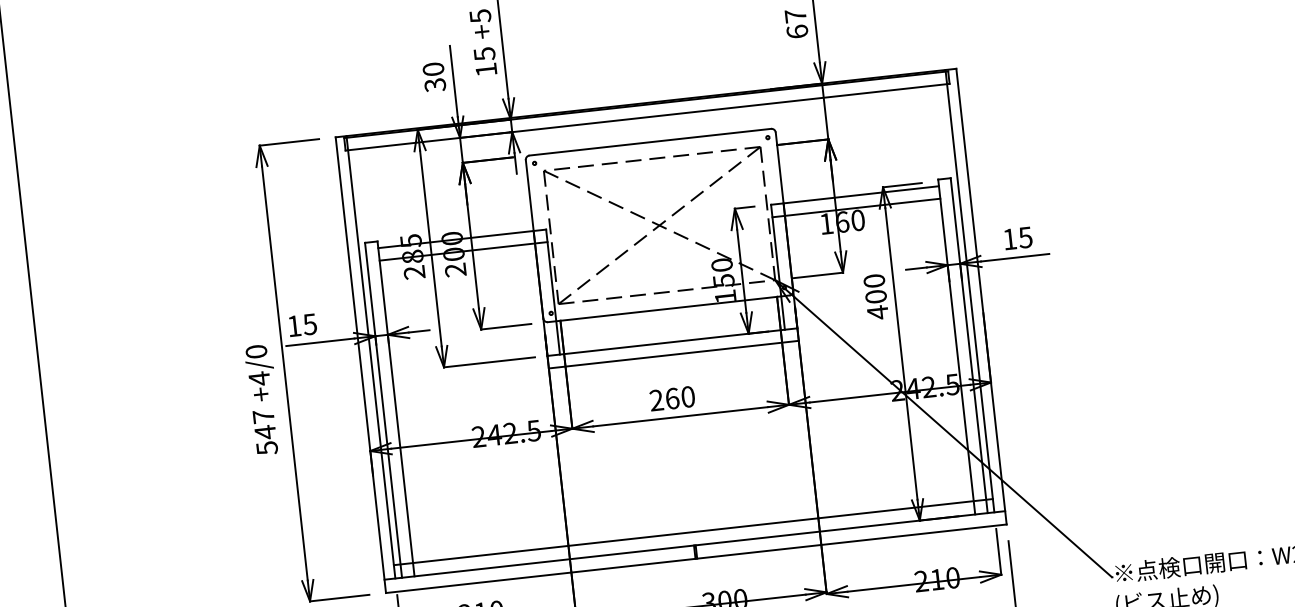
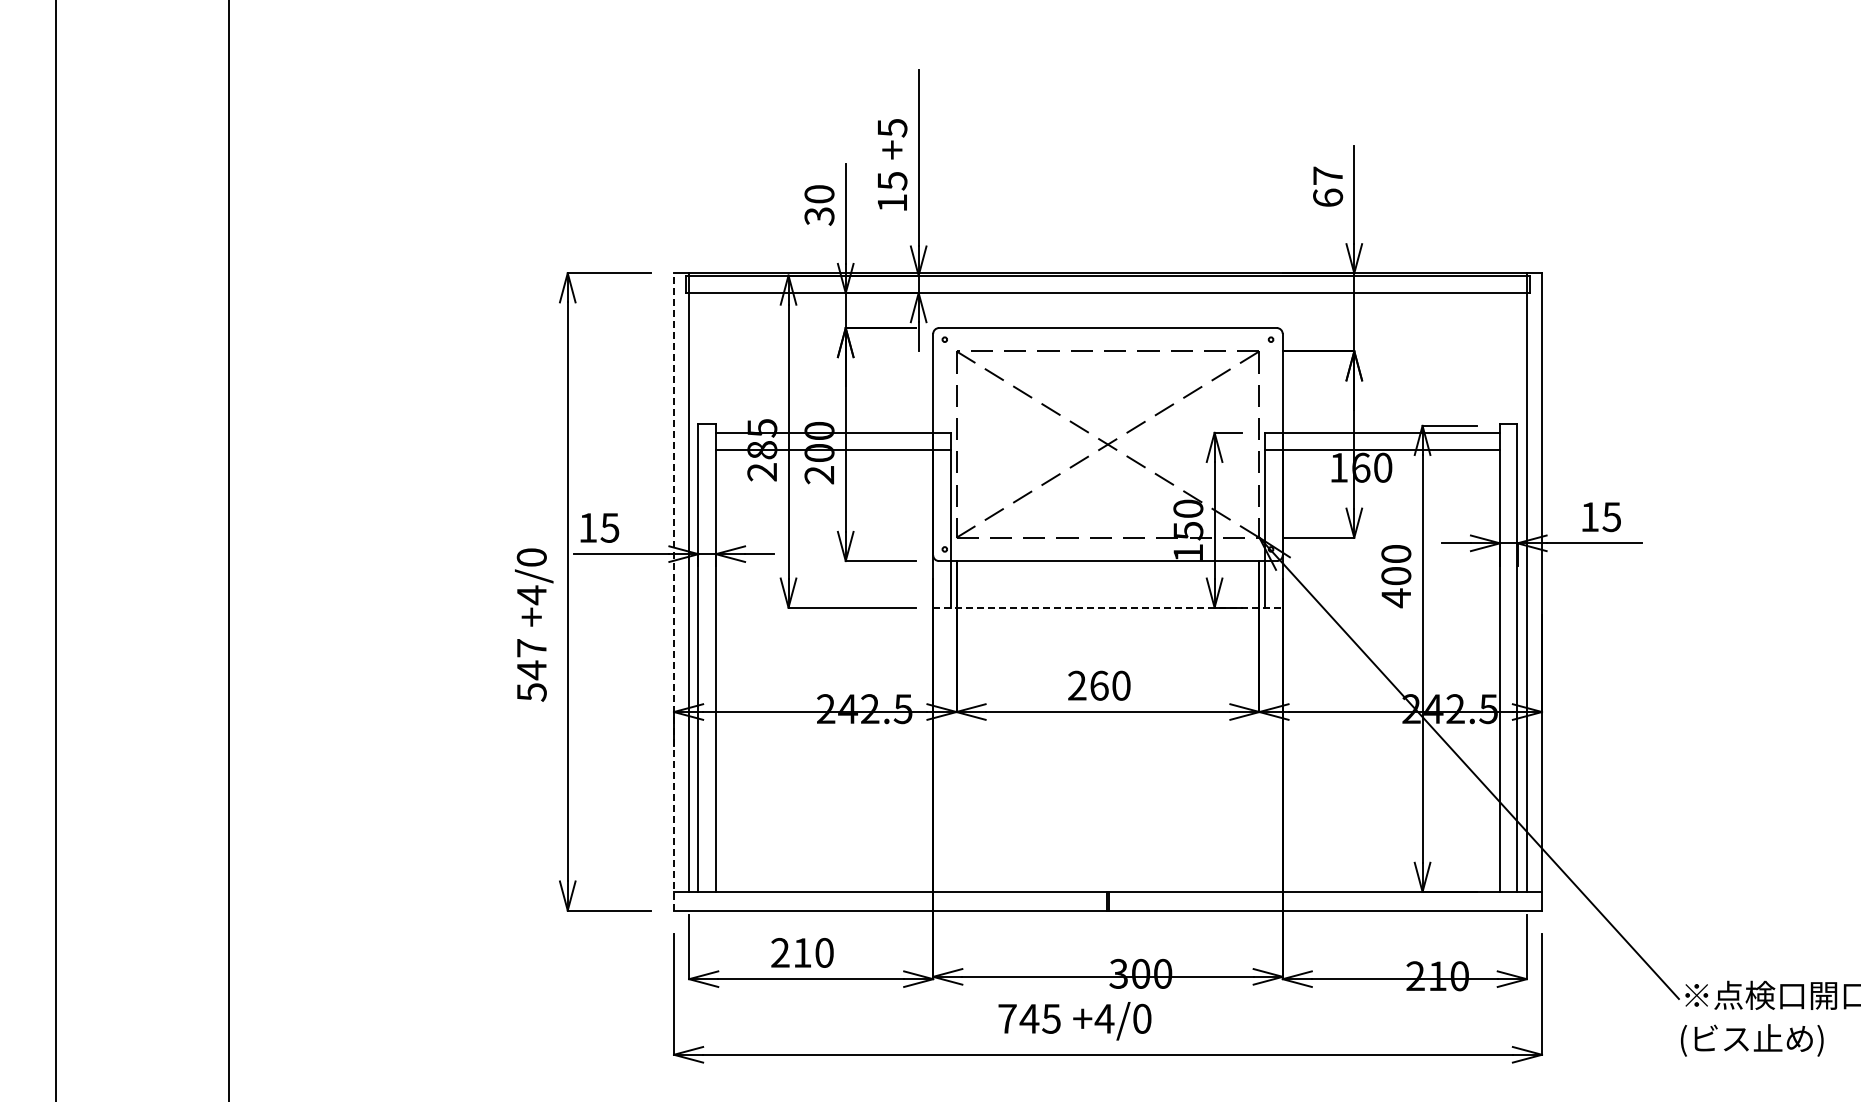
line: (672, 342) -> (1107, 607), solid -> dashed
line: (673, 354) -> (1107, 625), removed
line: (360, 364) -> (673, 591), solid -> dashed
line: (693, 532) -> (1107, 873), removed

